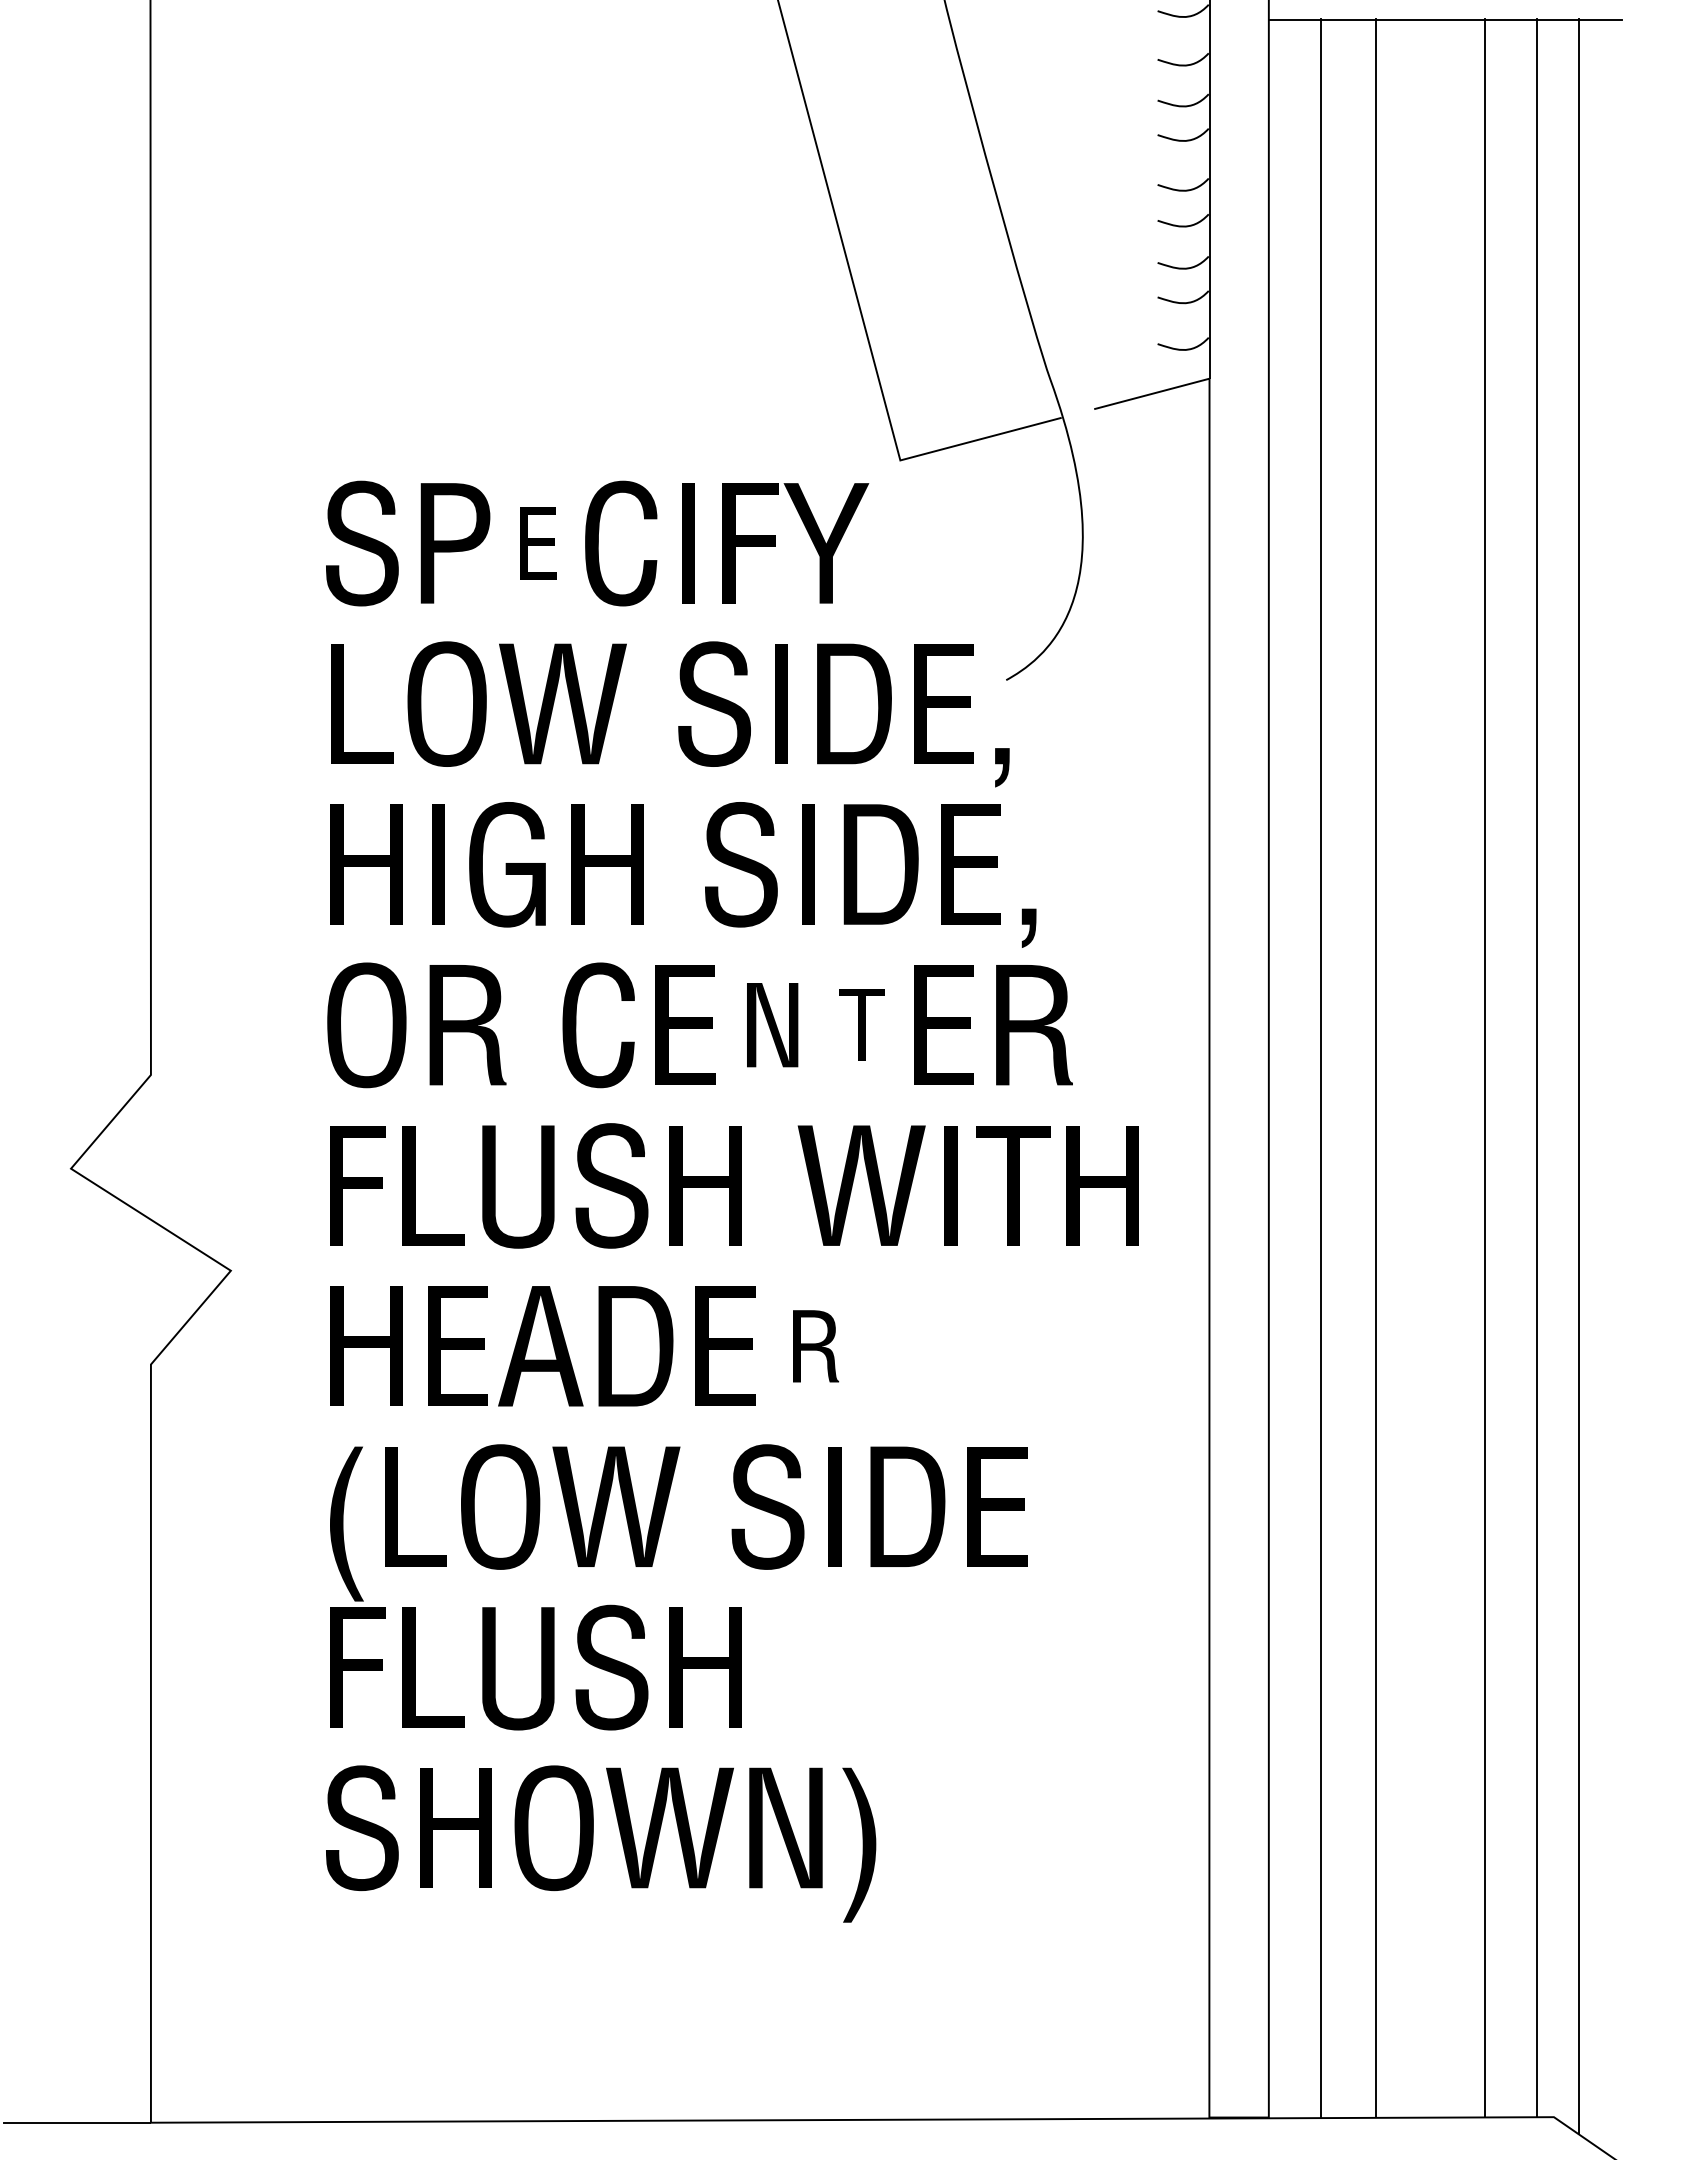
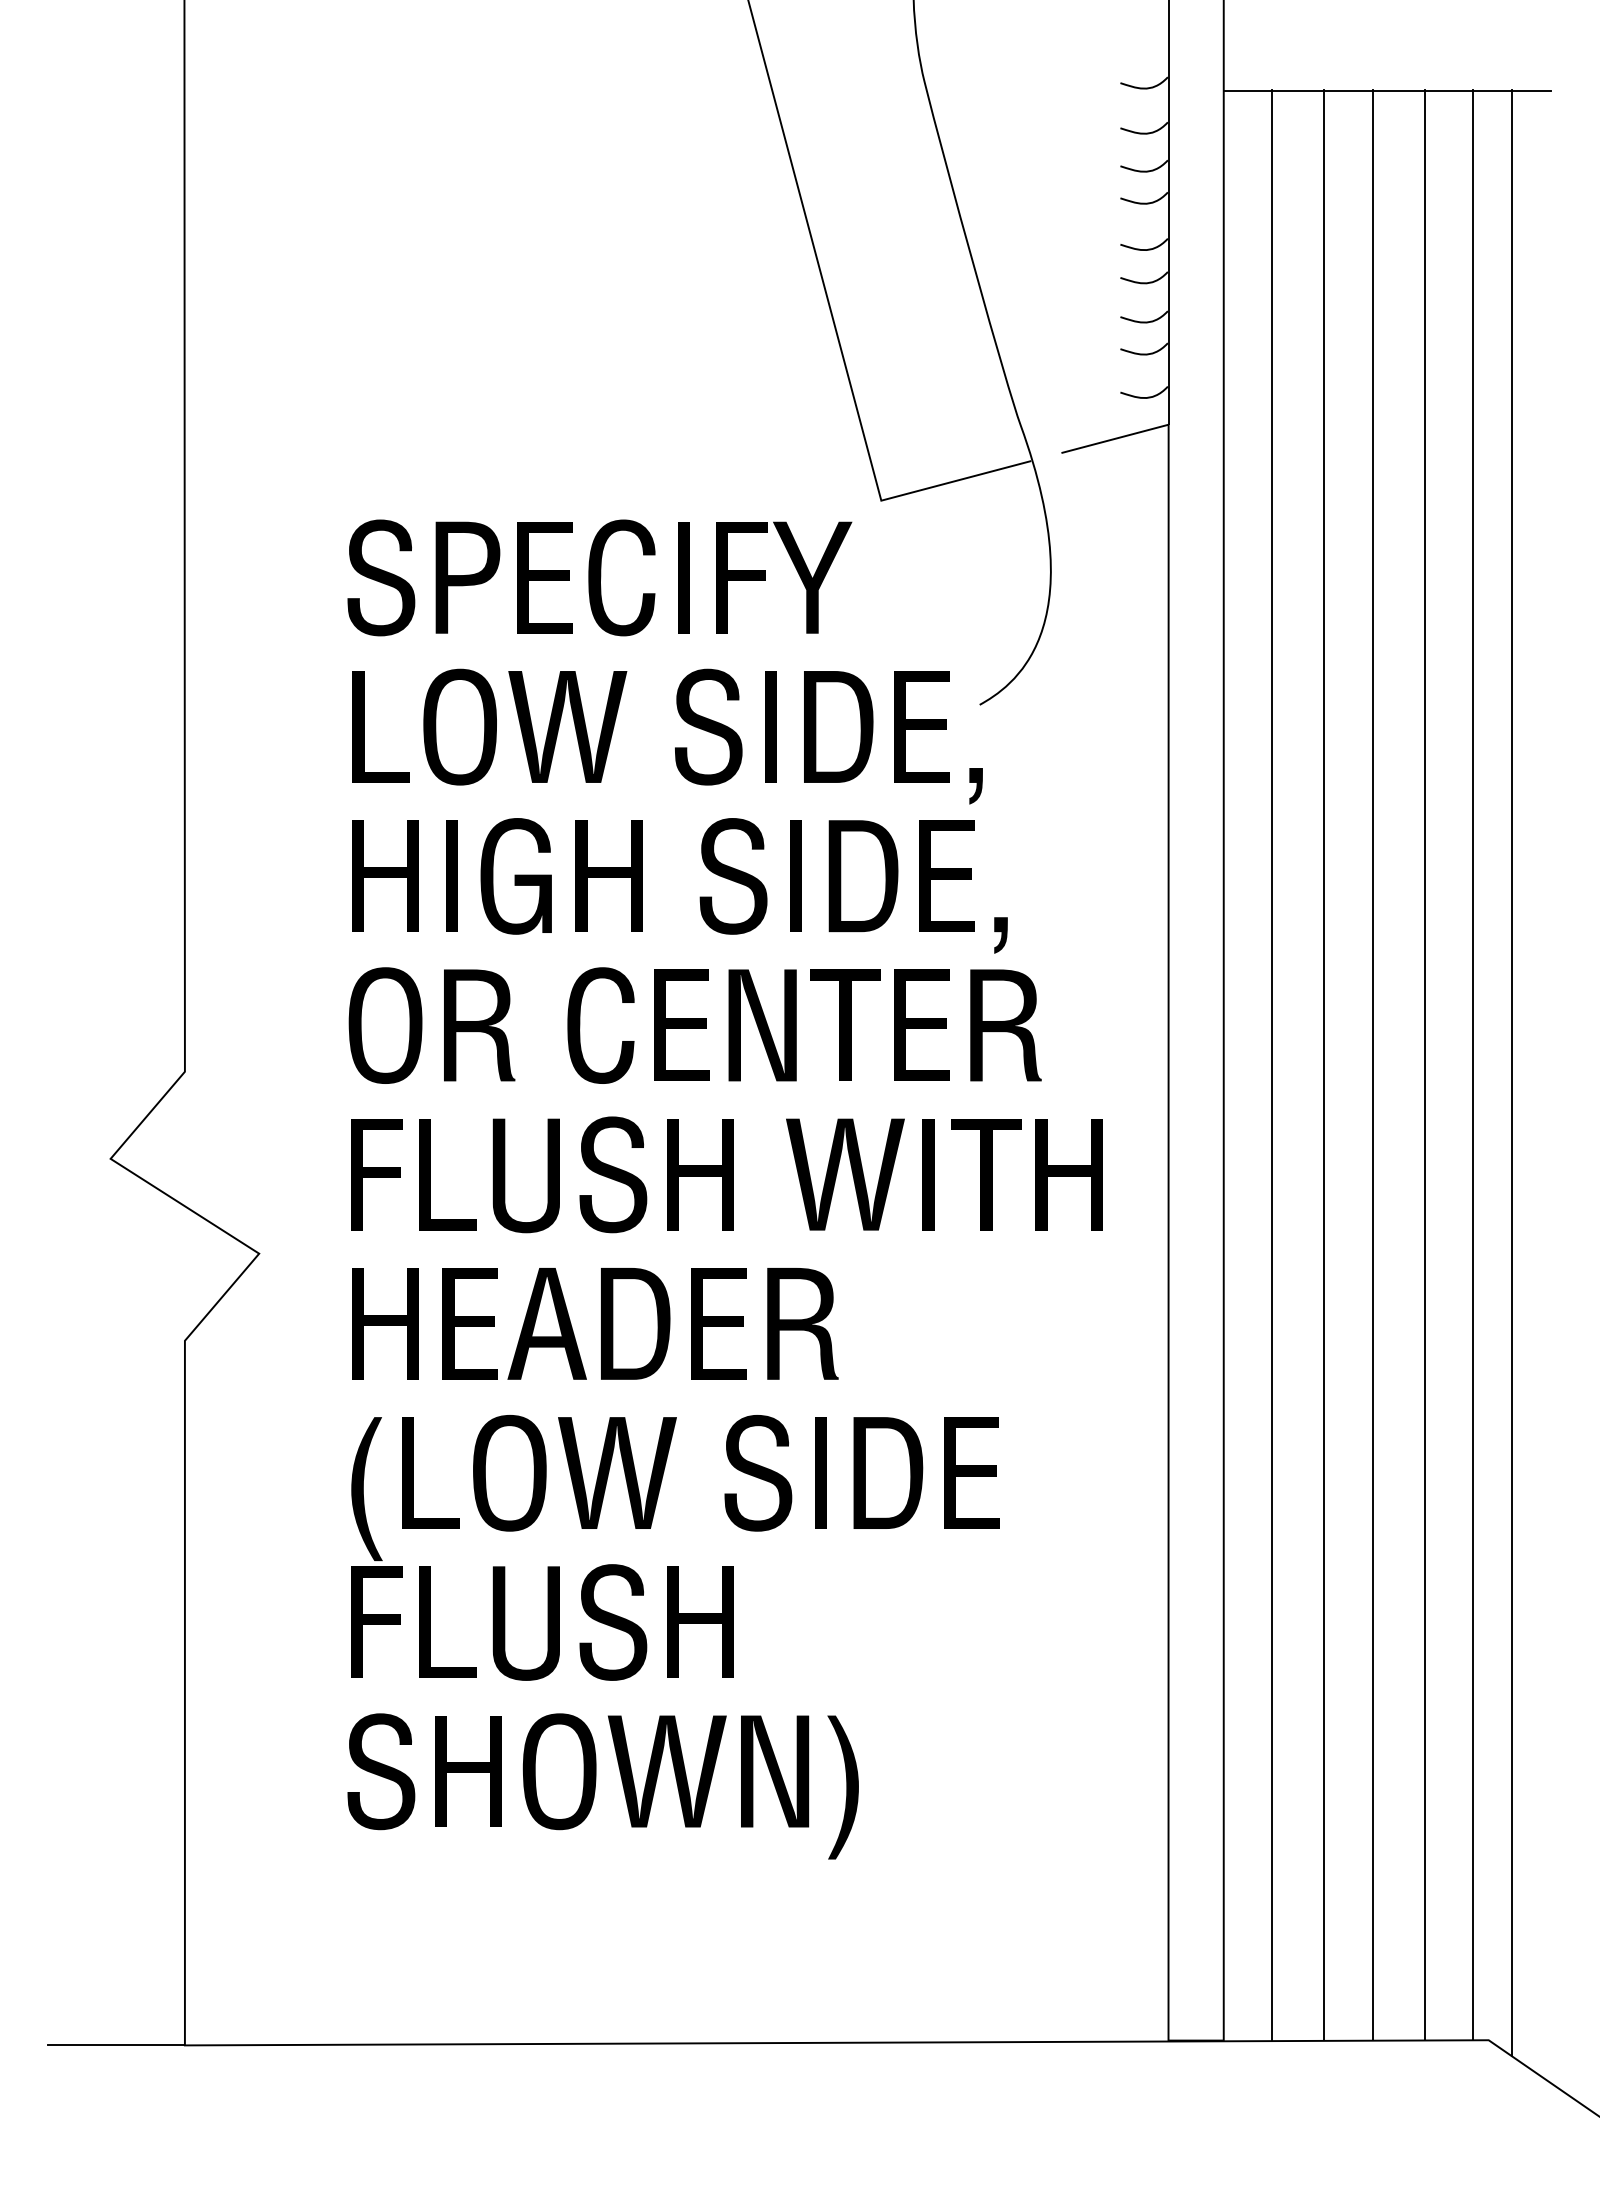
part: (537, 543) -> (544, 577), size x1.67
part: (861, 1024) -> (845, 1024), size x1.67
part: (772, 1025) -> (762, 1025), size x1.43
line: (1429, 1068) -> (1373, 1065), added
part: (815, 1345) -> (802, 1323), size x1.67

